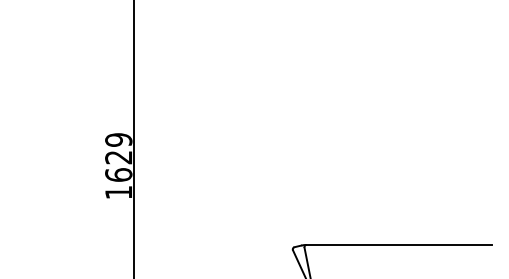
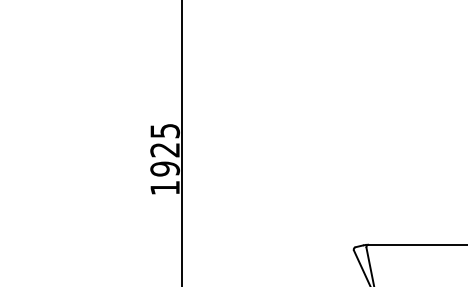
text: (118, 157) -> (164, 149), 1629 -> 1925

